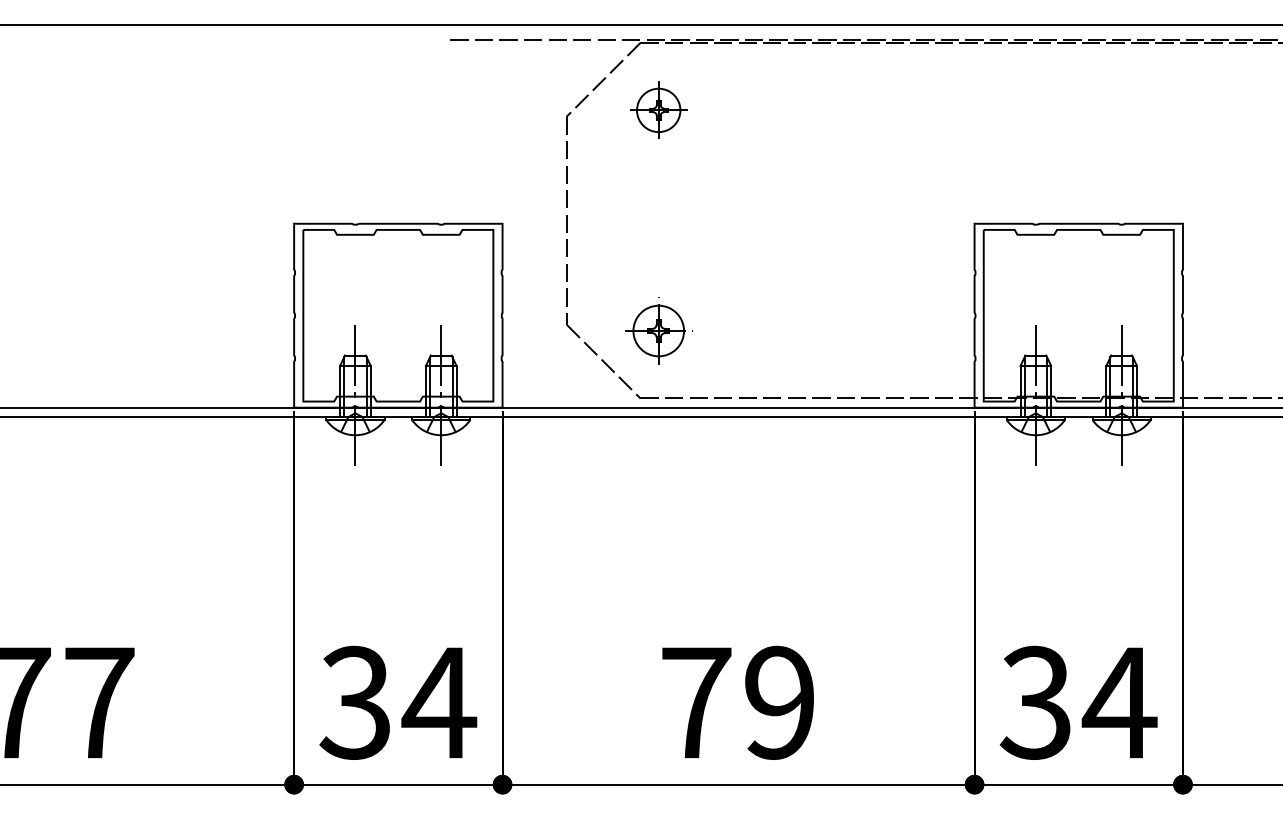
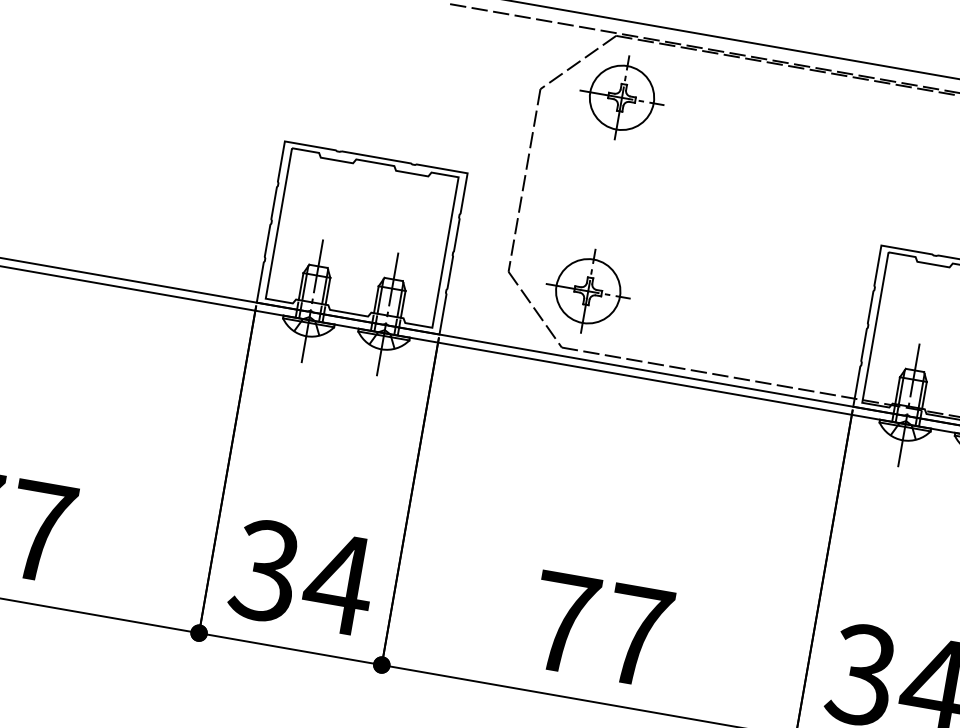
part: (658, 110) -> (621, 97), size x1.67
part: (658, 330) -> (588, 290), size x1.43
text: (779, 702) -> (637, 635), 79 -> 77

